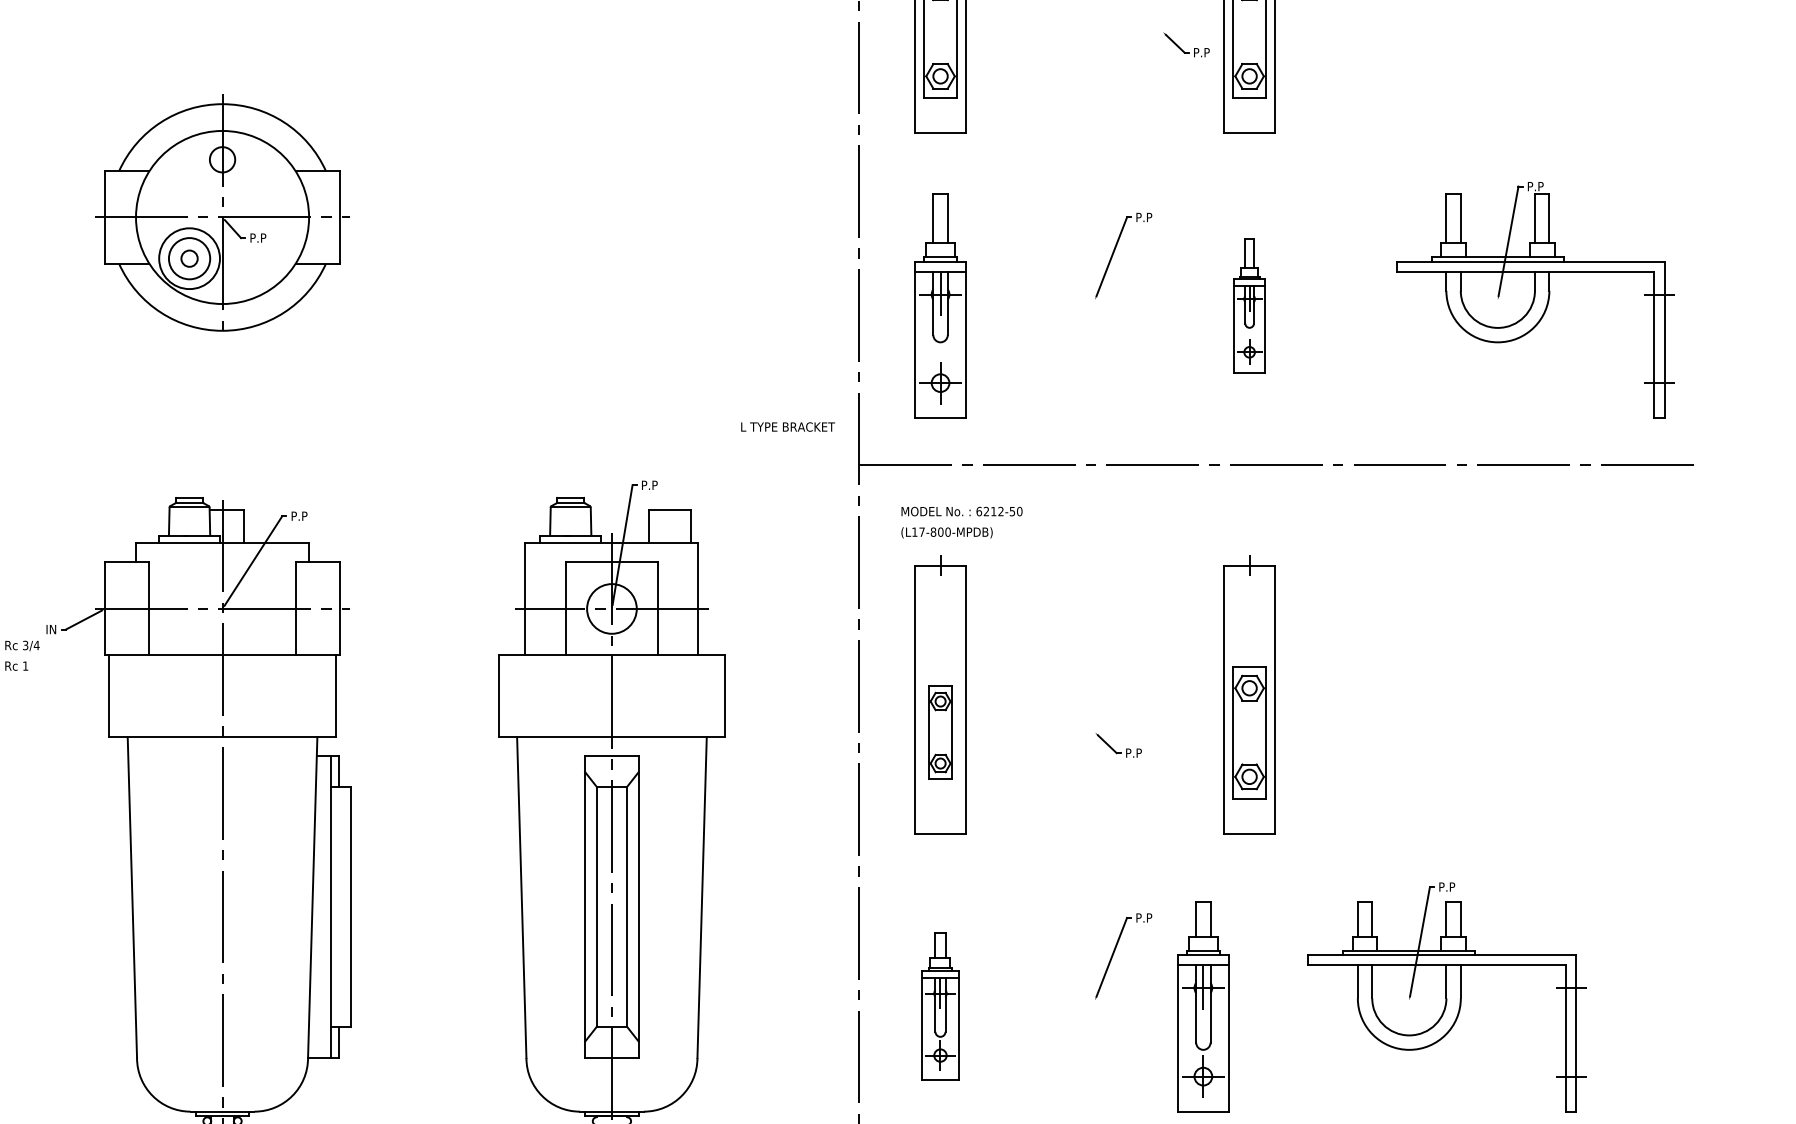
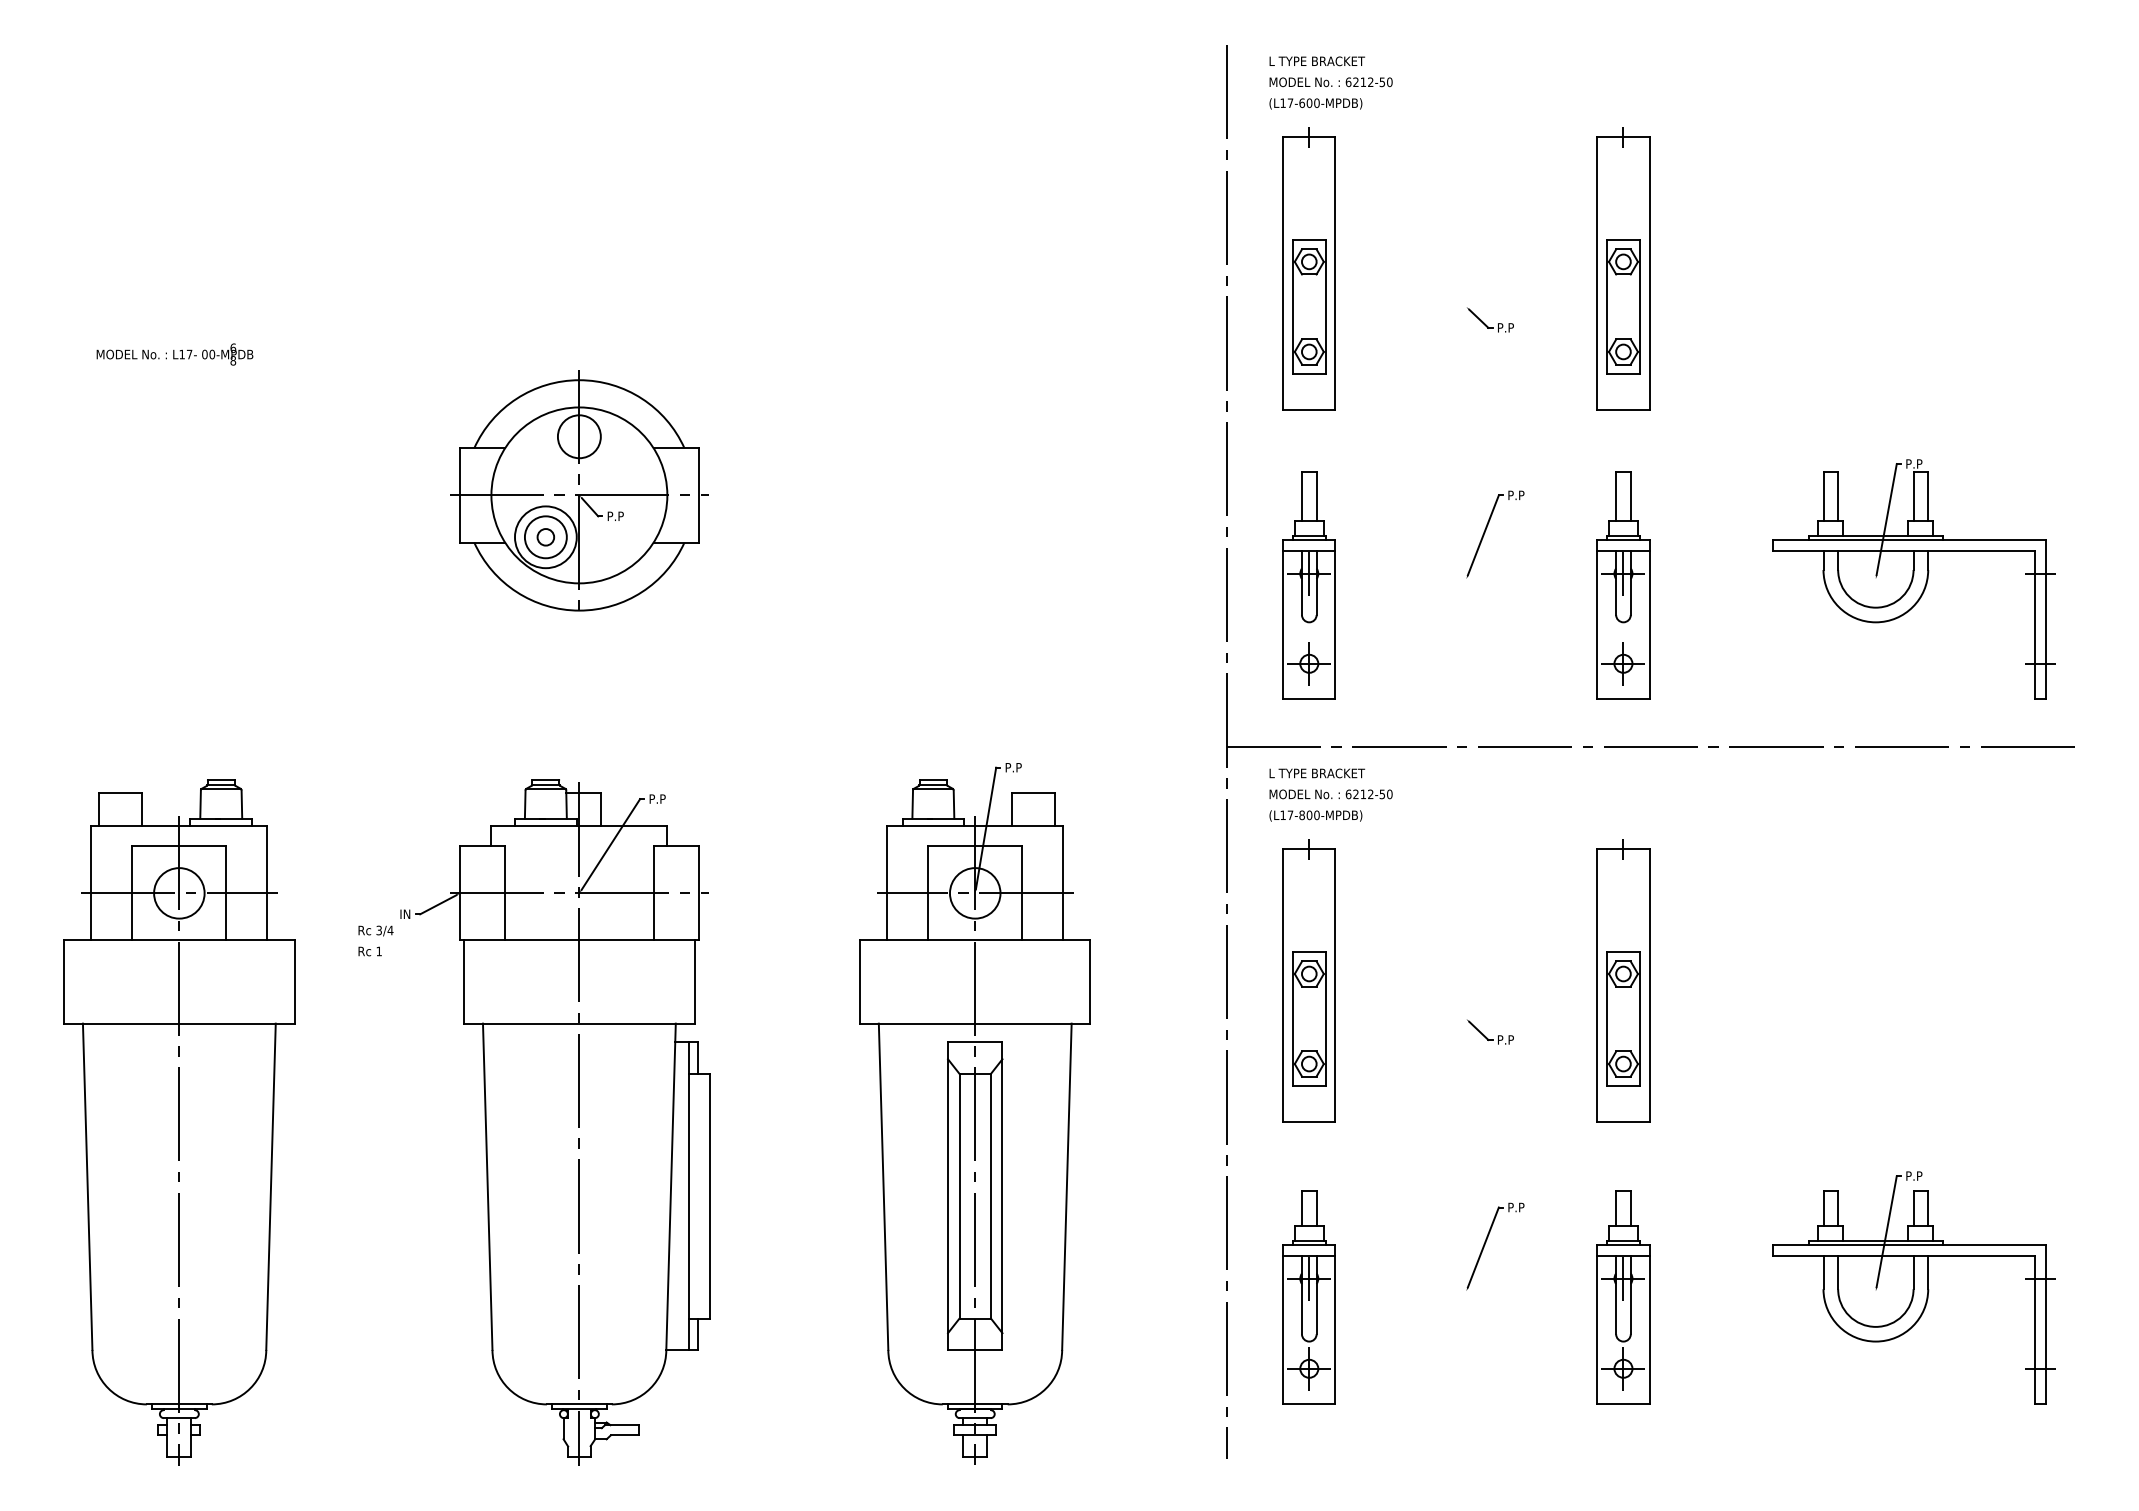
part: (1181, 48) -> (1485, 323), moved
circle: (221, 159) -> (578, 436), size x1.67
part: (1249, 306) -> (1623, 585), size x1.67
text: (788, 427) -> (1317, 773), moved
part: (940, 732) -> (1309, 1018), size x1.43
part: (1446, 996) -> (1913, 1287), moved
part: (939, 1006) -> (1308, 1297), size x1.43
part: (1203, 1006) -> (1623, 1297), moved

